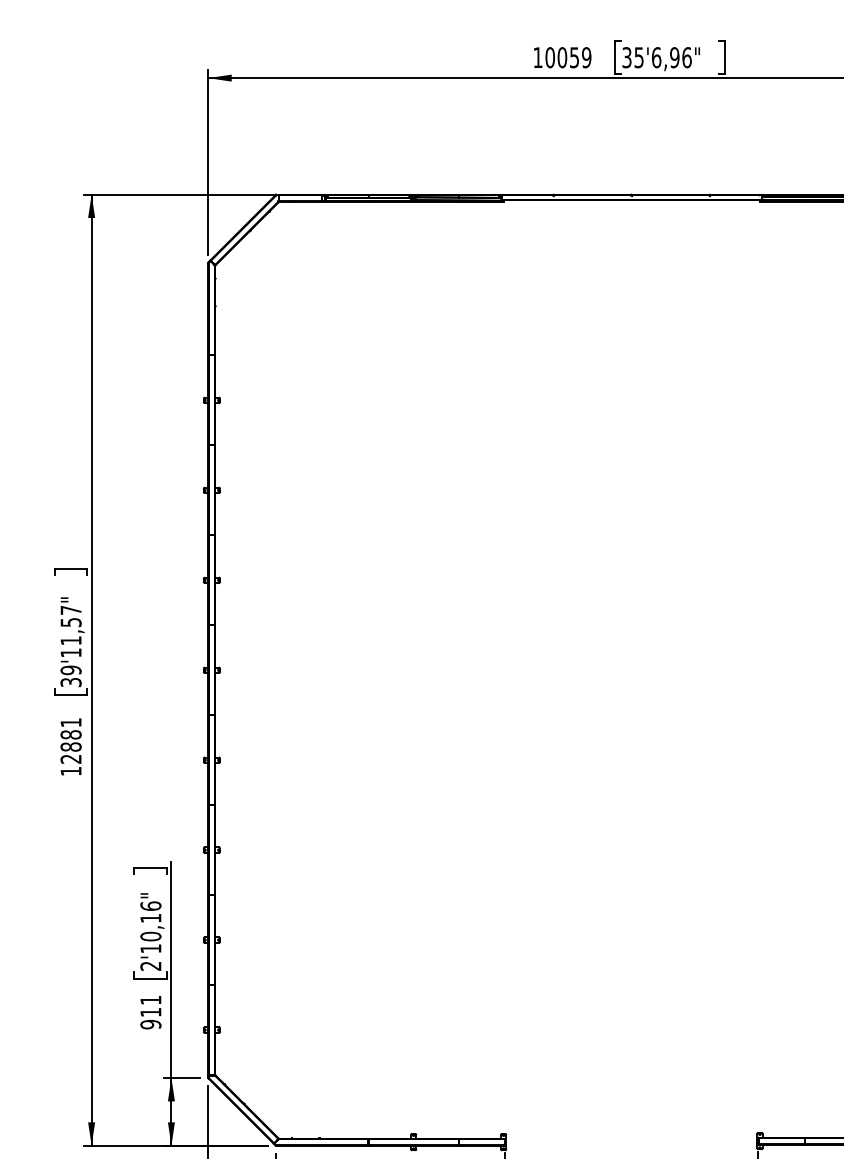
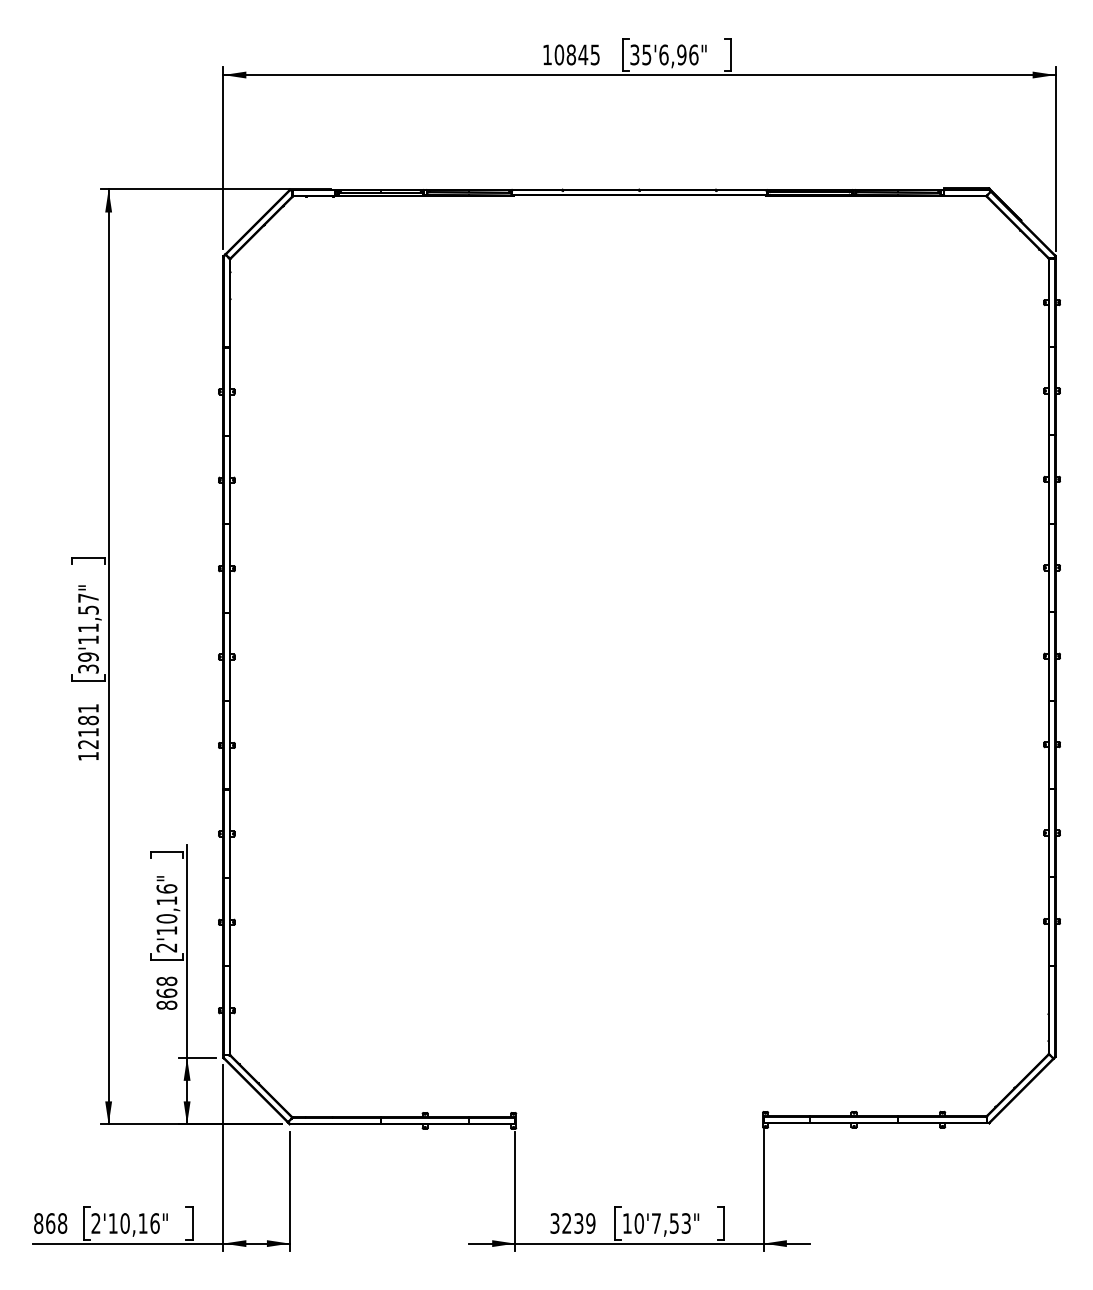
text: (573, 57) -> (582, 54), 10059 -> 10845
text: (71, 747) -> (88, 732), 12881 -> 12181
text: (150, 1012) -> (166, 993), 911 -> 868

